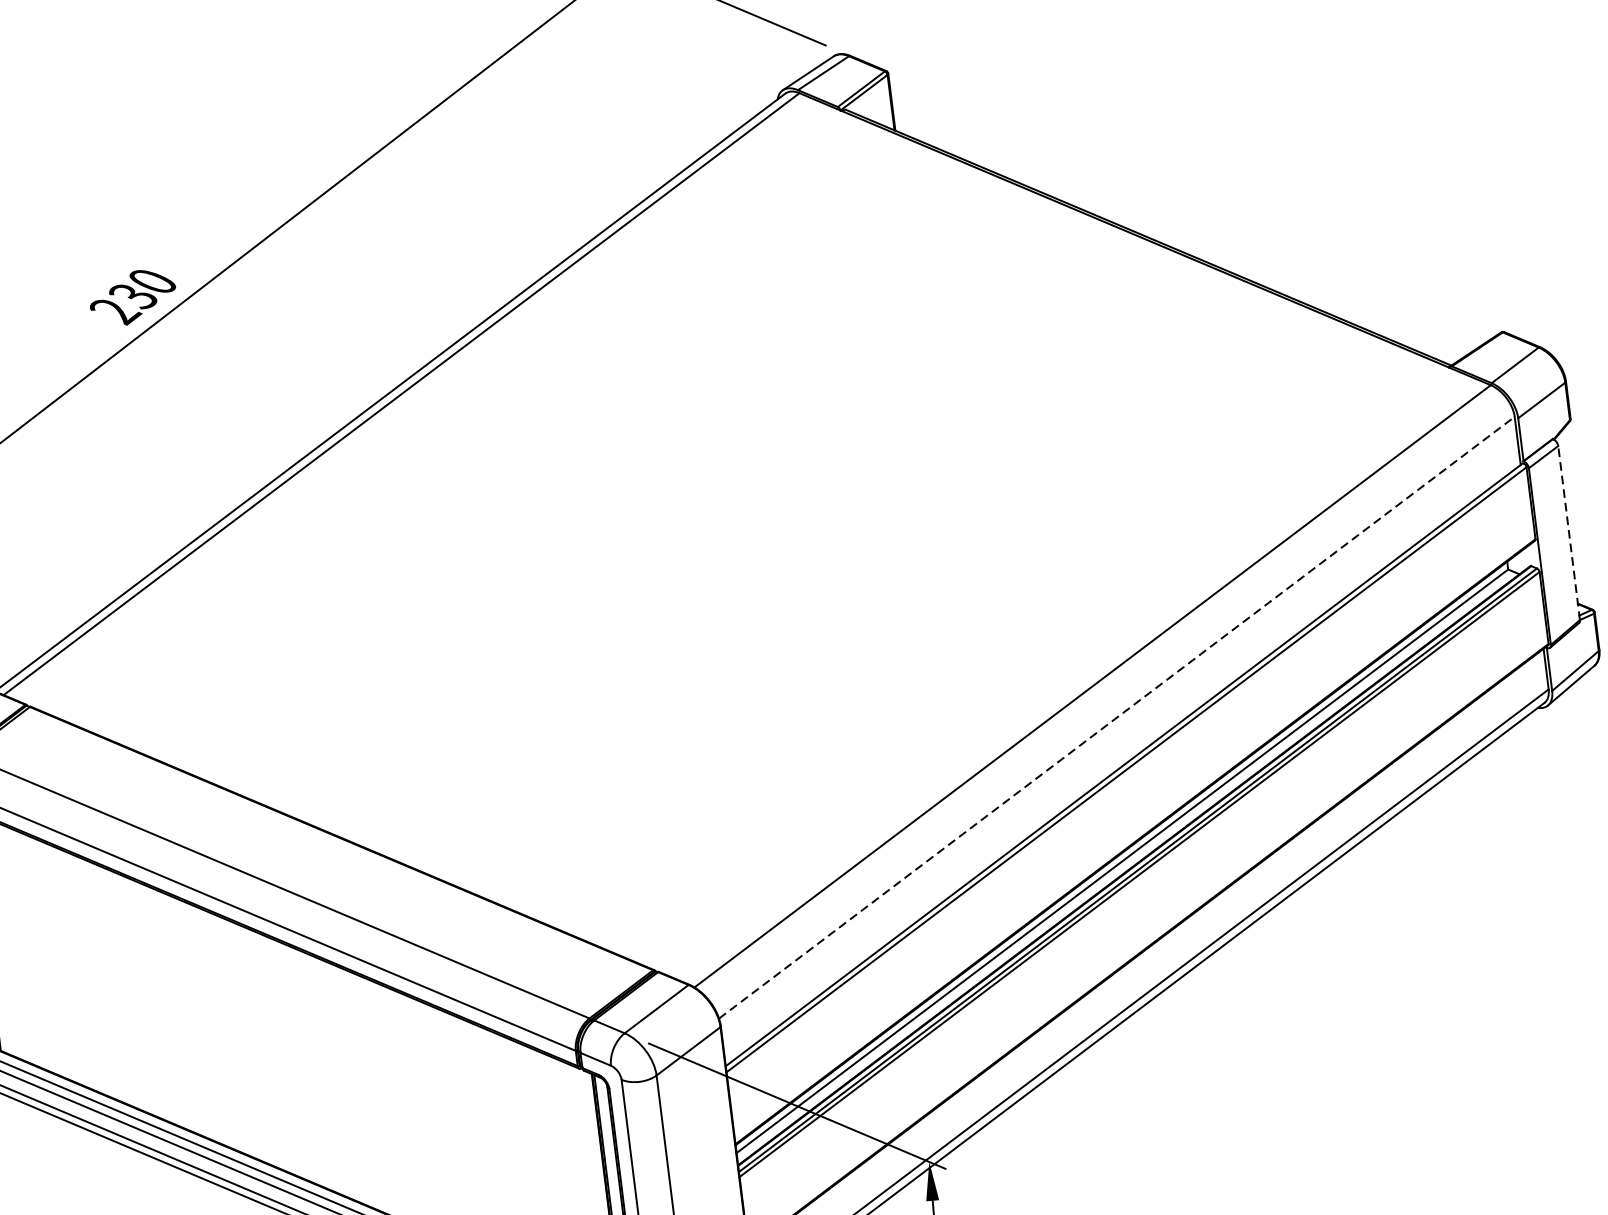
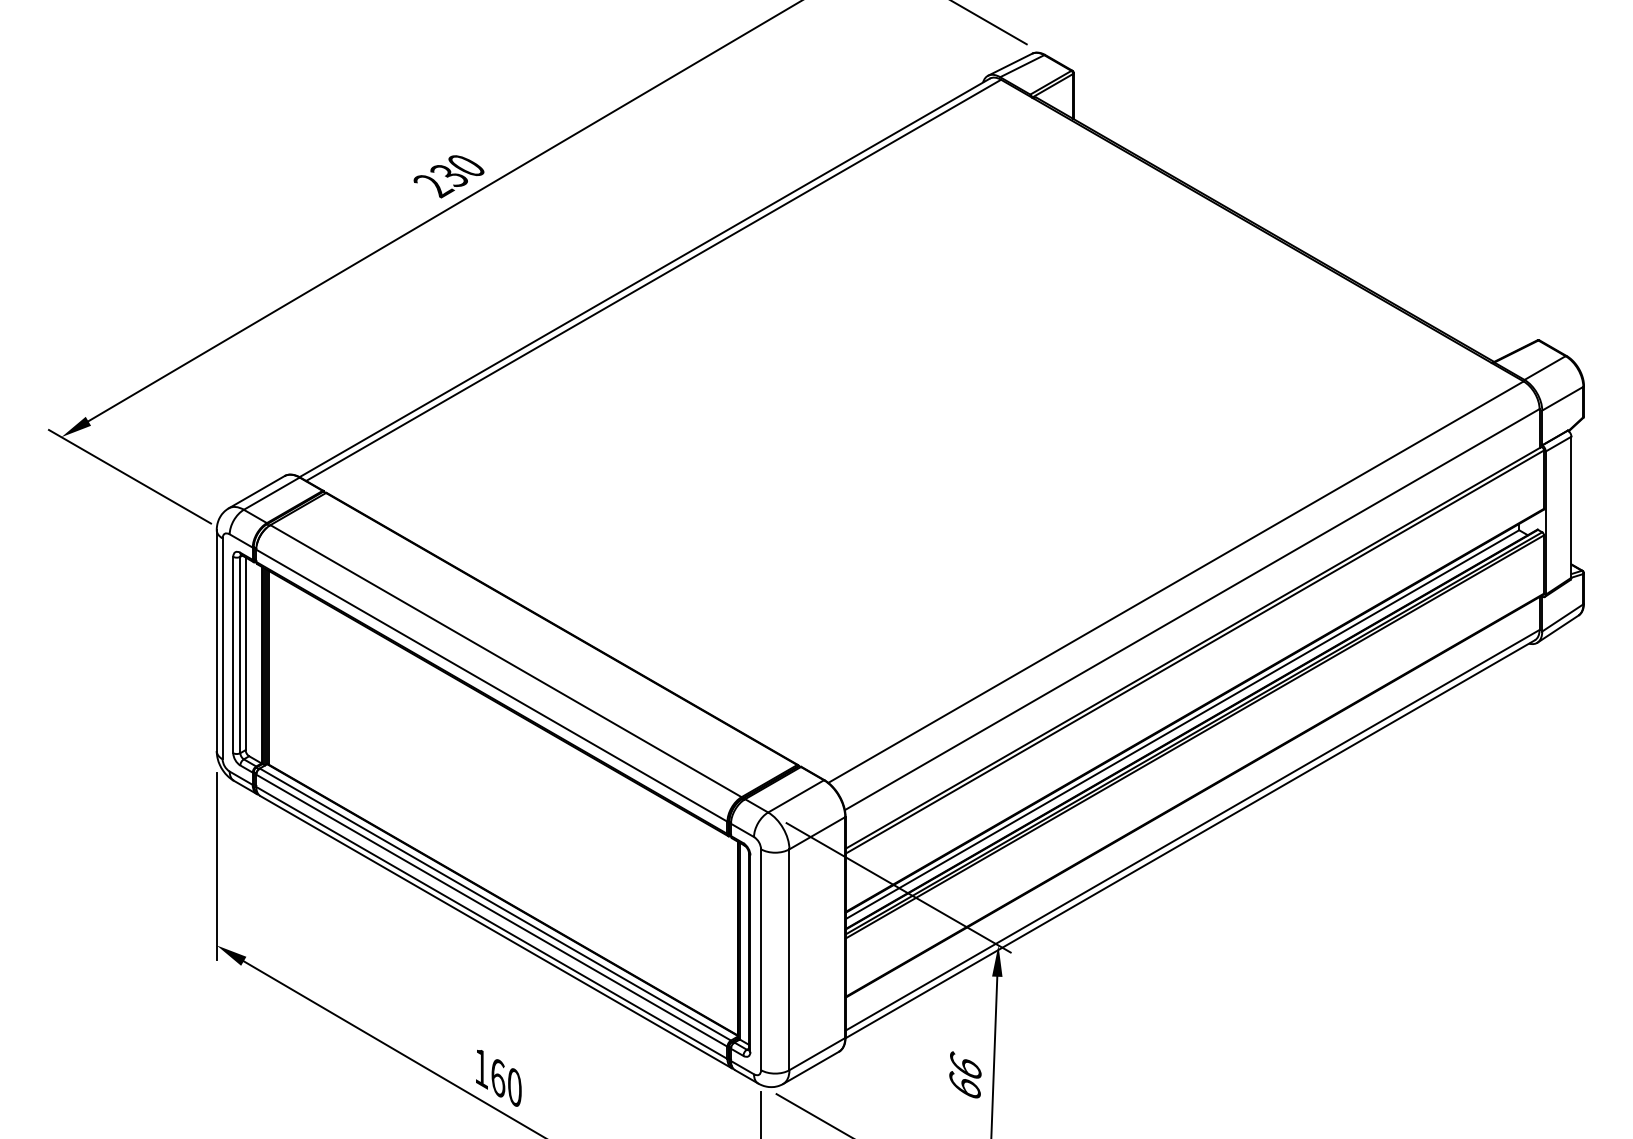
line: (1569, 533) -> (1571, 507), dashed -> solid
line: (1117, 717) -> (1192, 609), dashed -> solid

